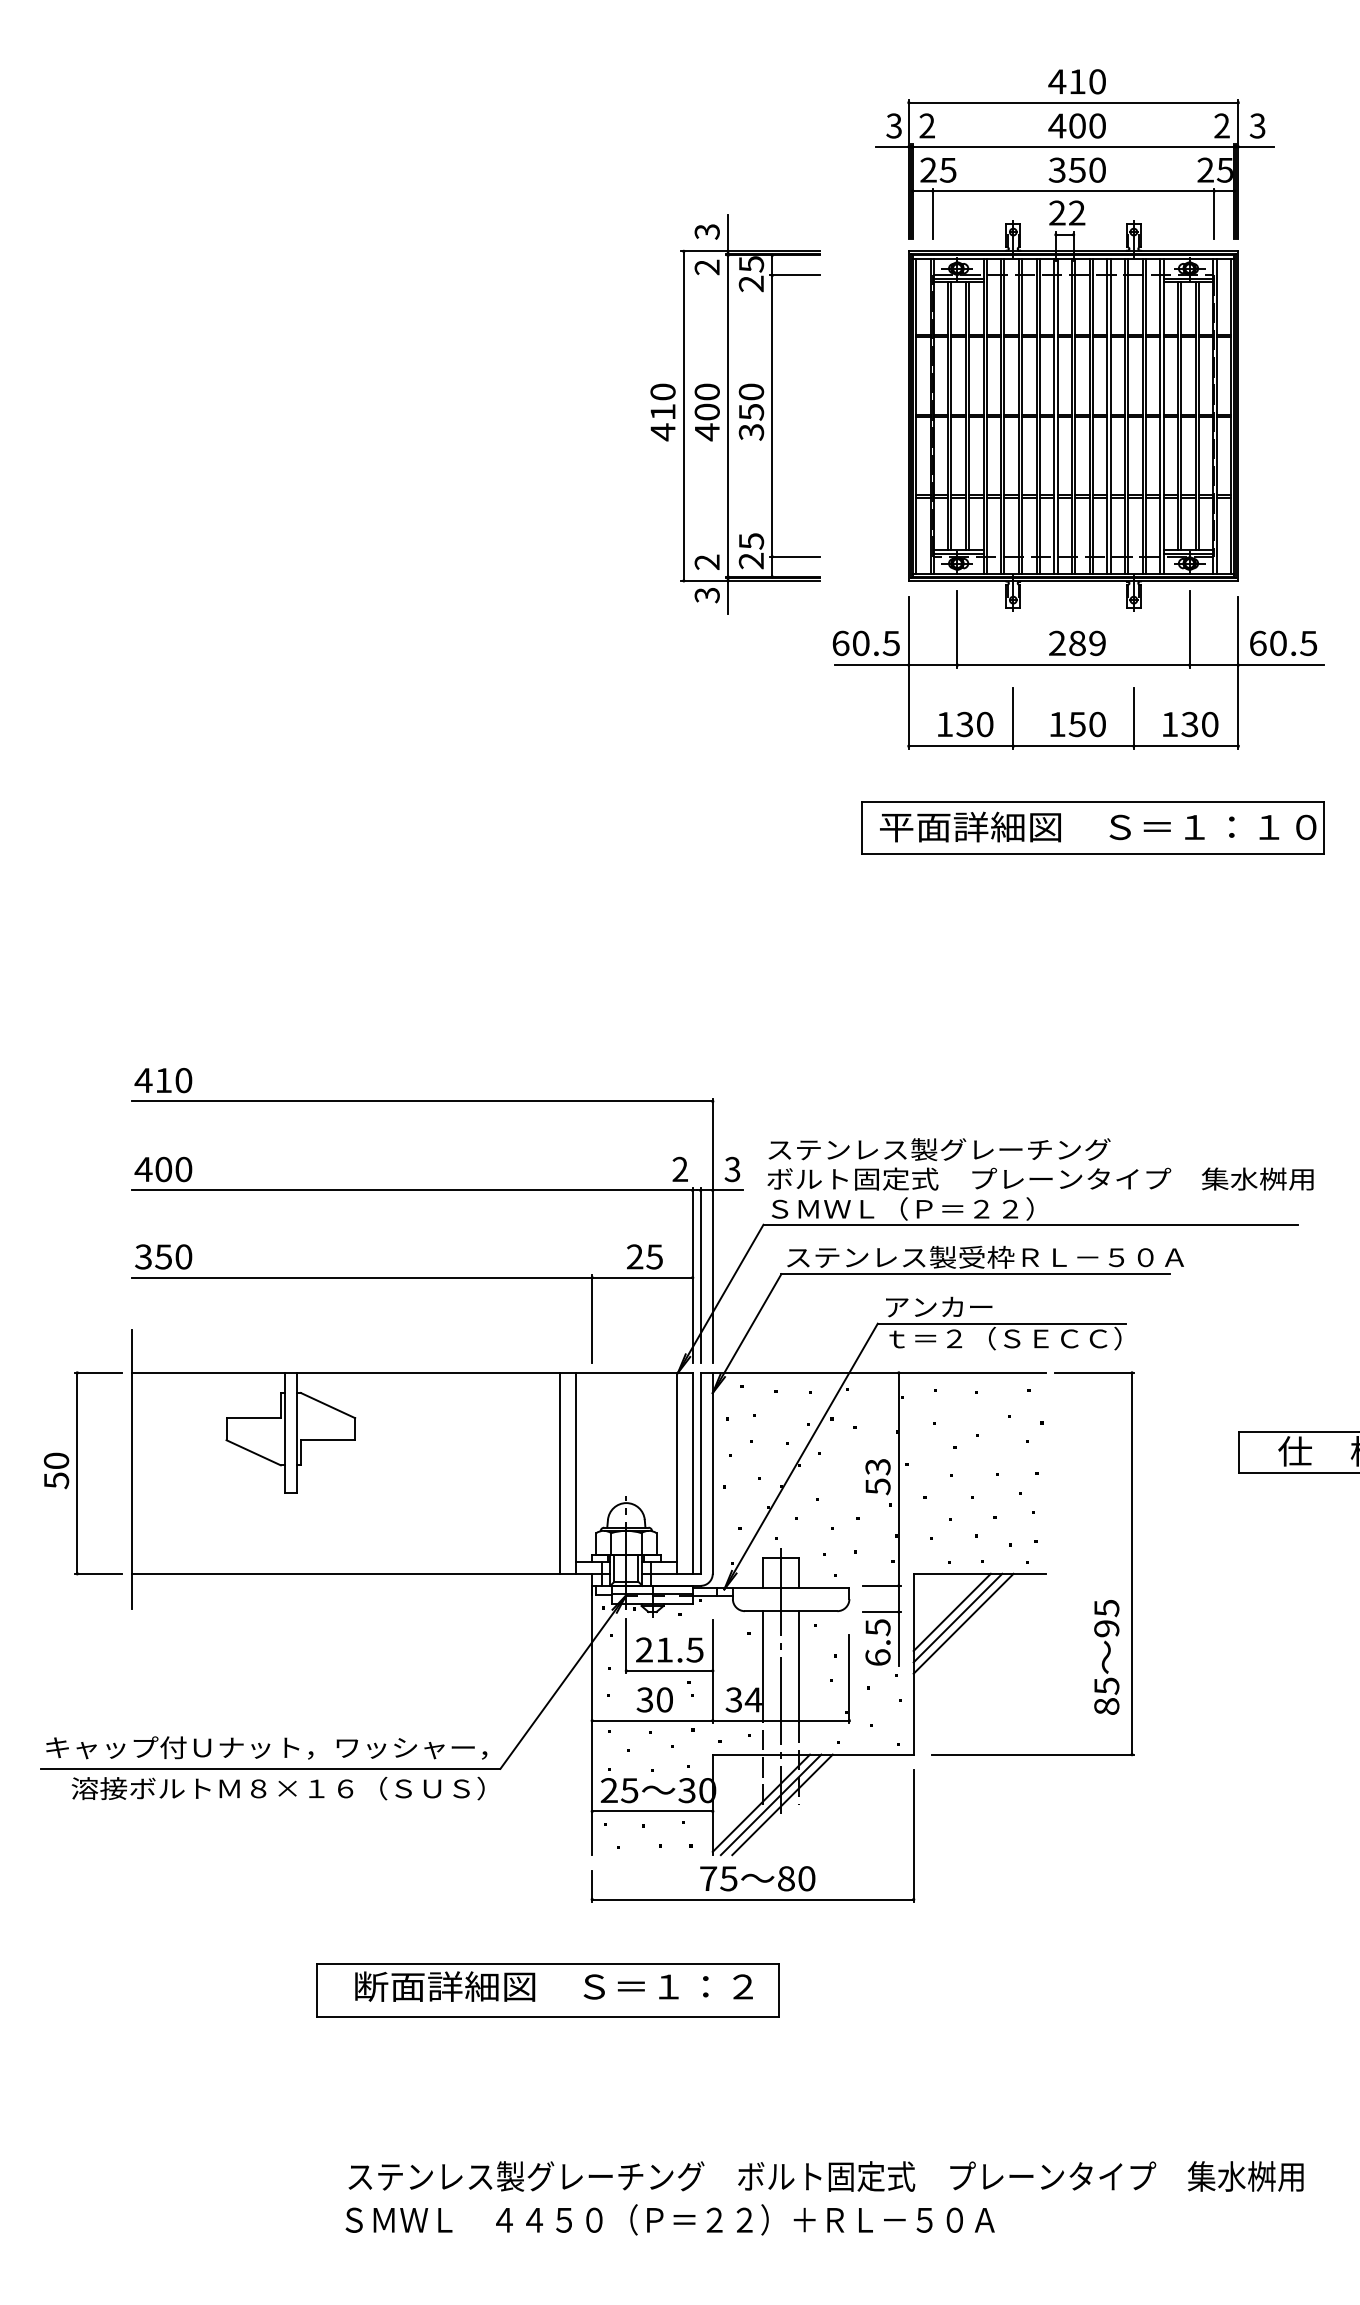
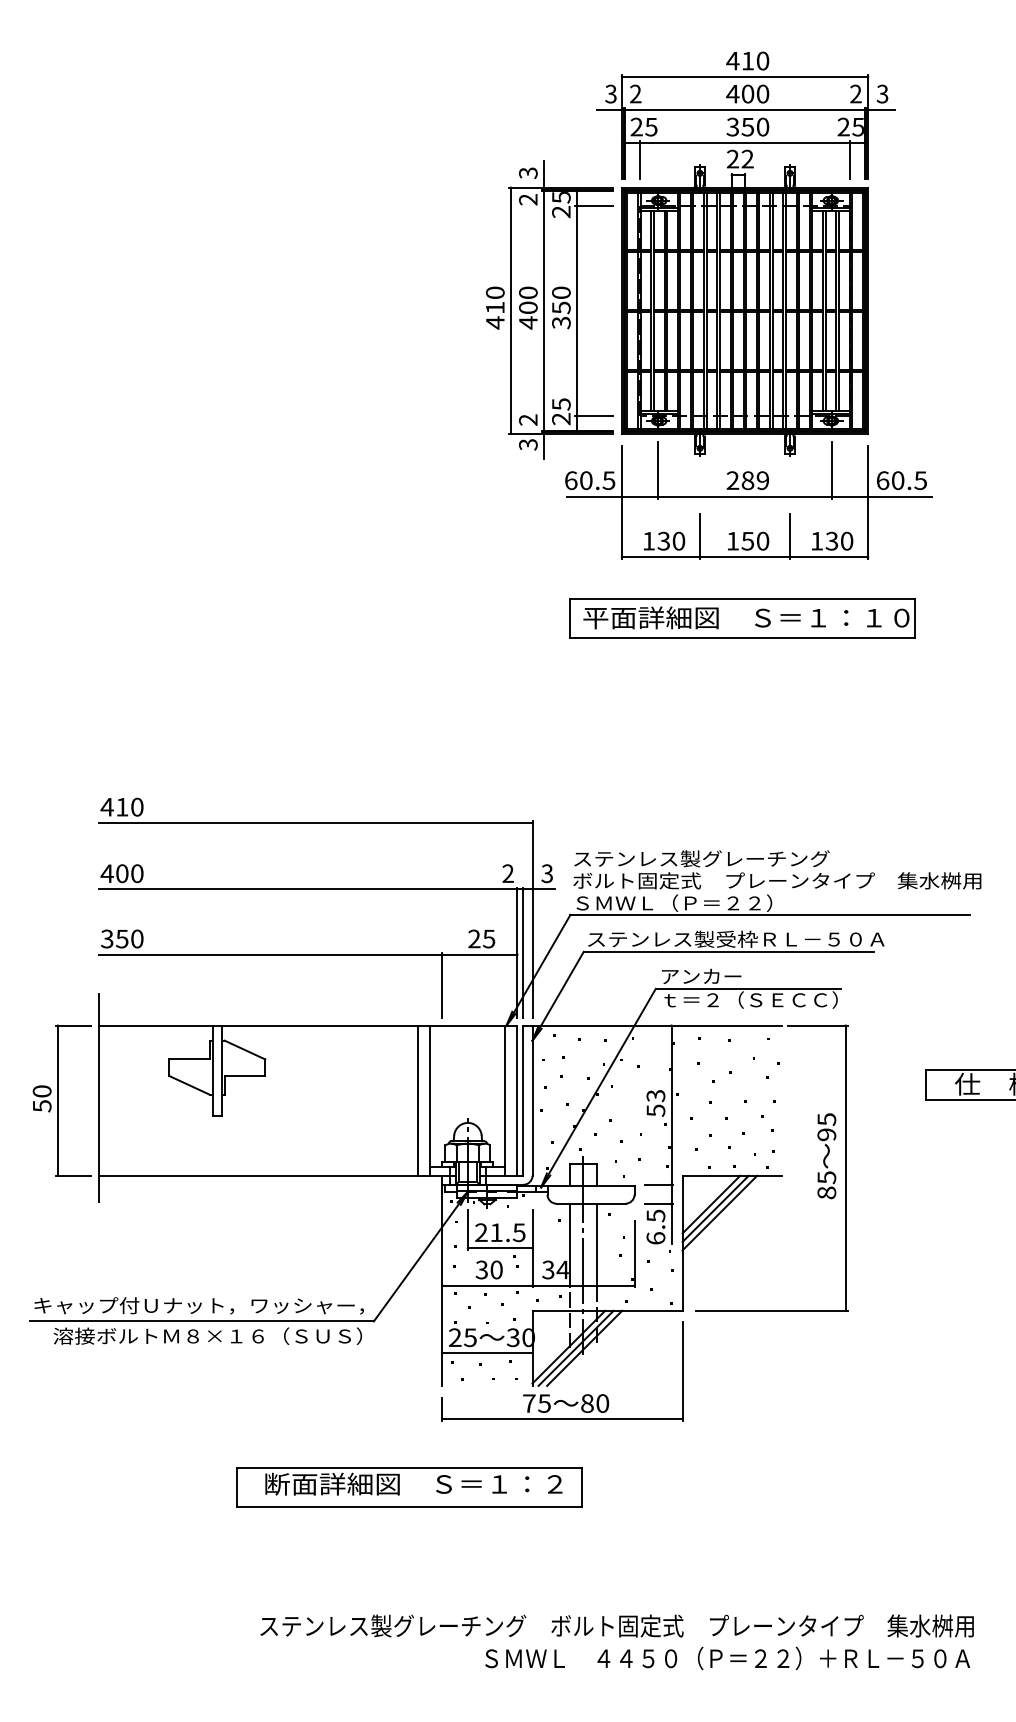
part: (1078, 408) -> (748, 305), moved
part: (1092, 827) -> (742, 618), moved
text: (1106, 1657) -> (826, 1156), moved
text: (669, 2219) -> (727, 1658), moved

